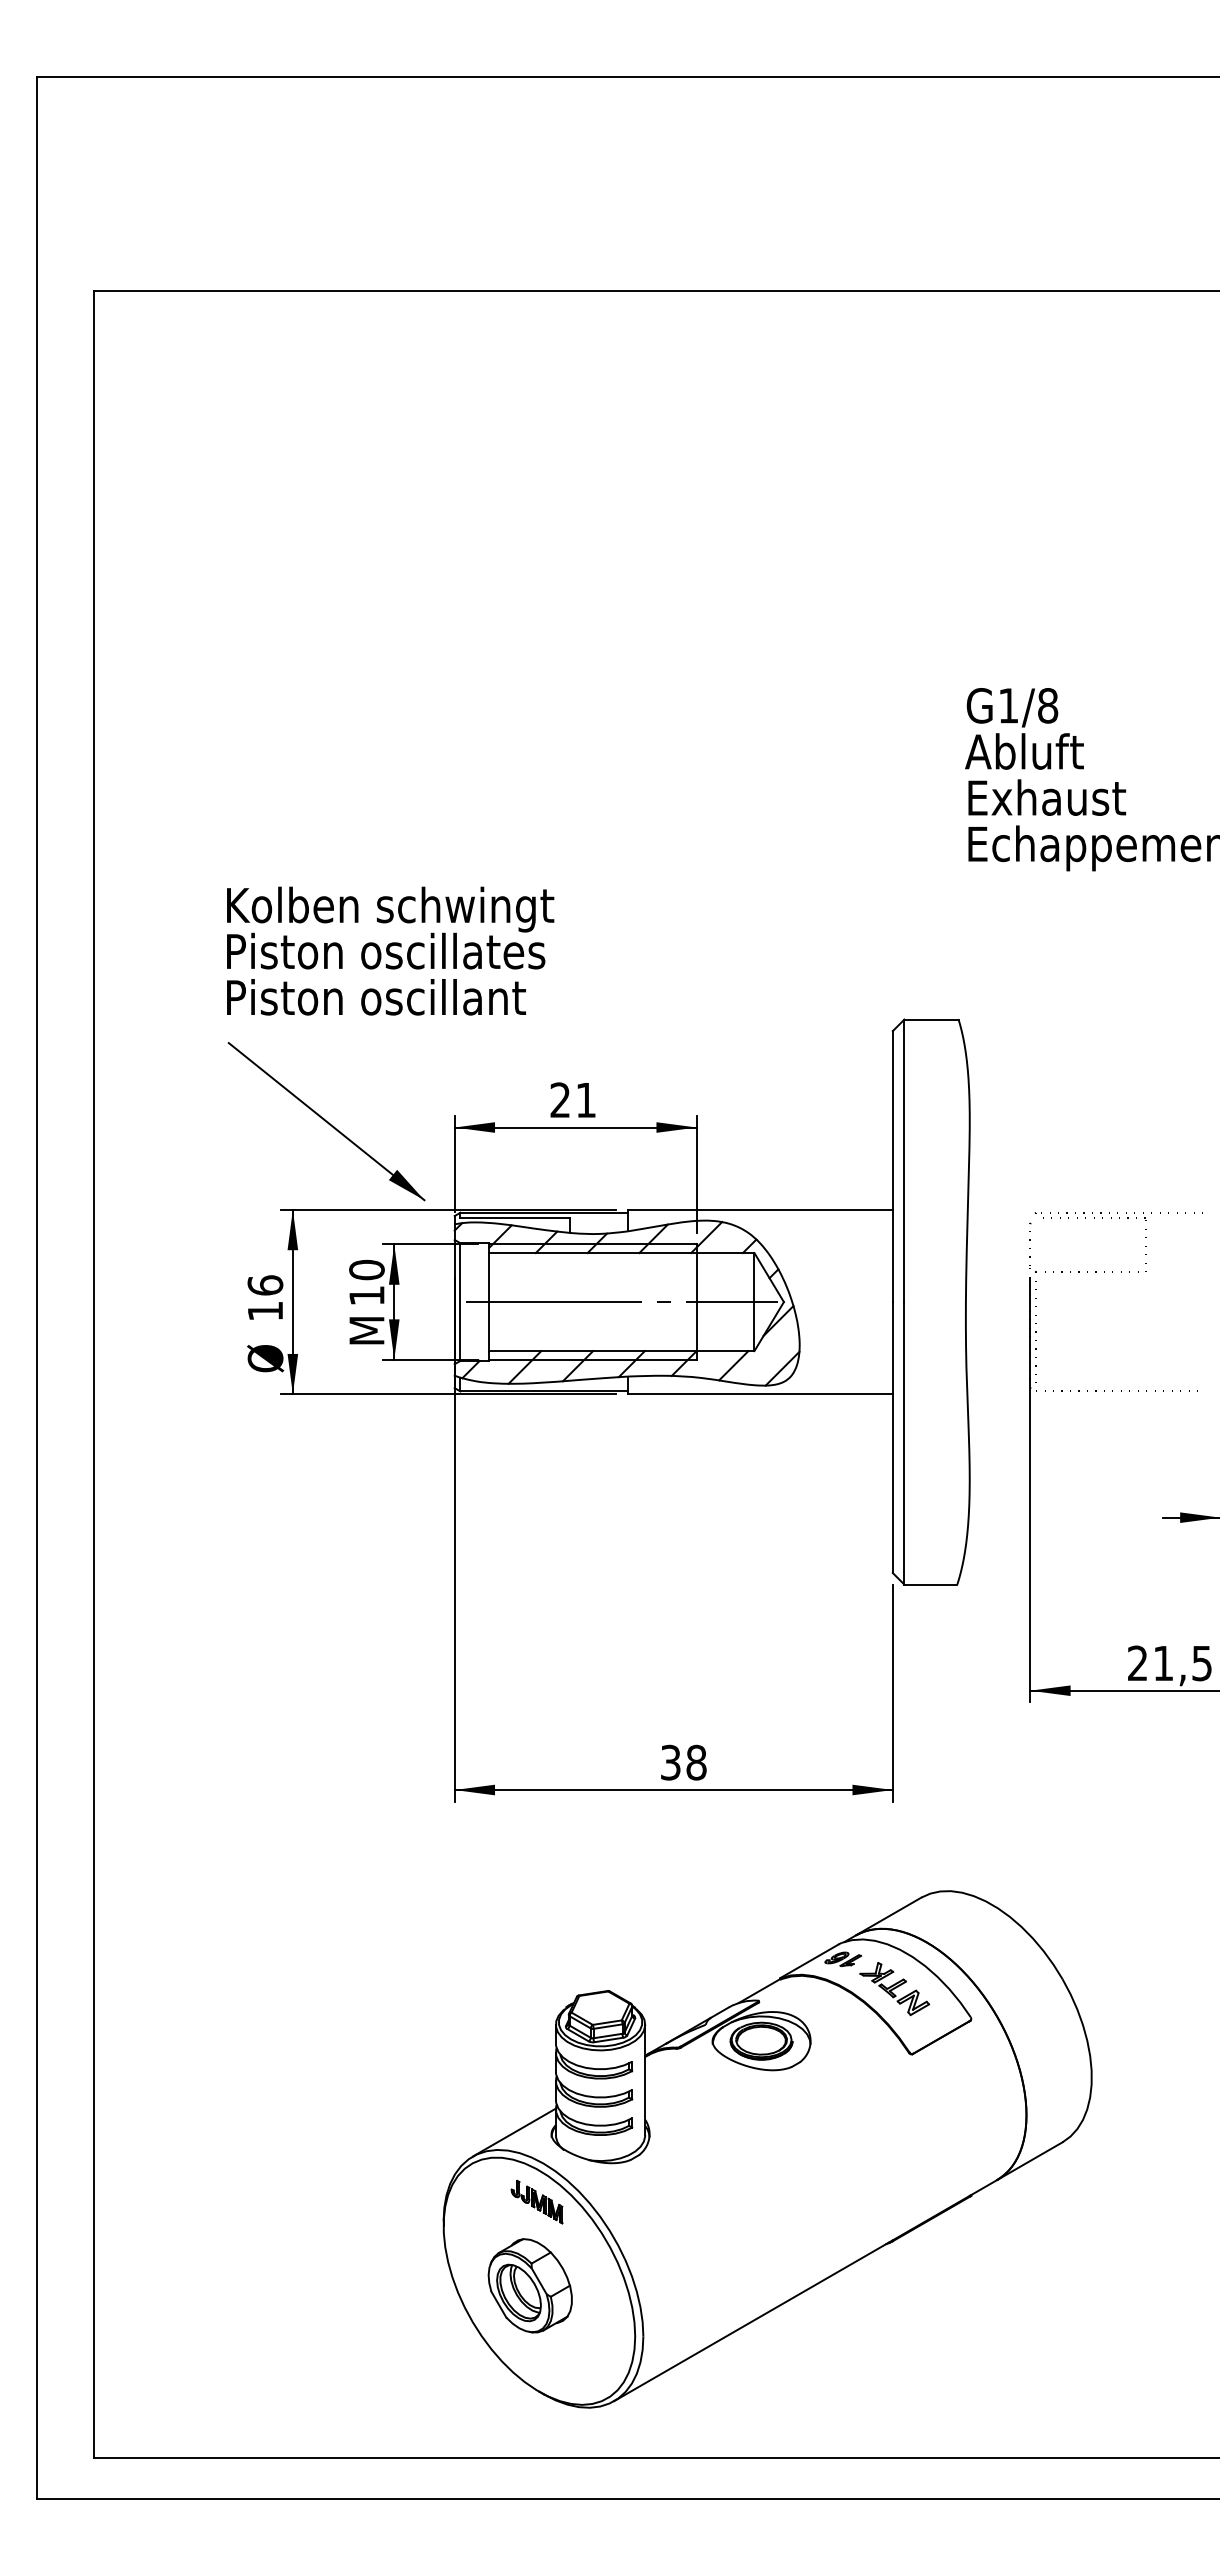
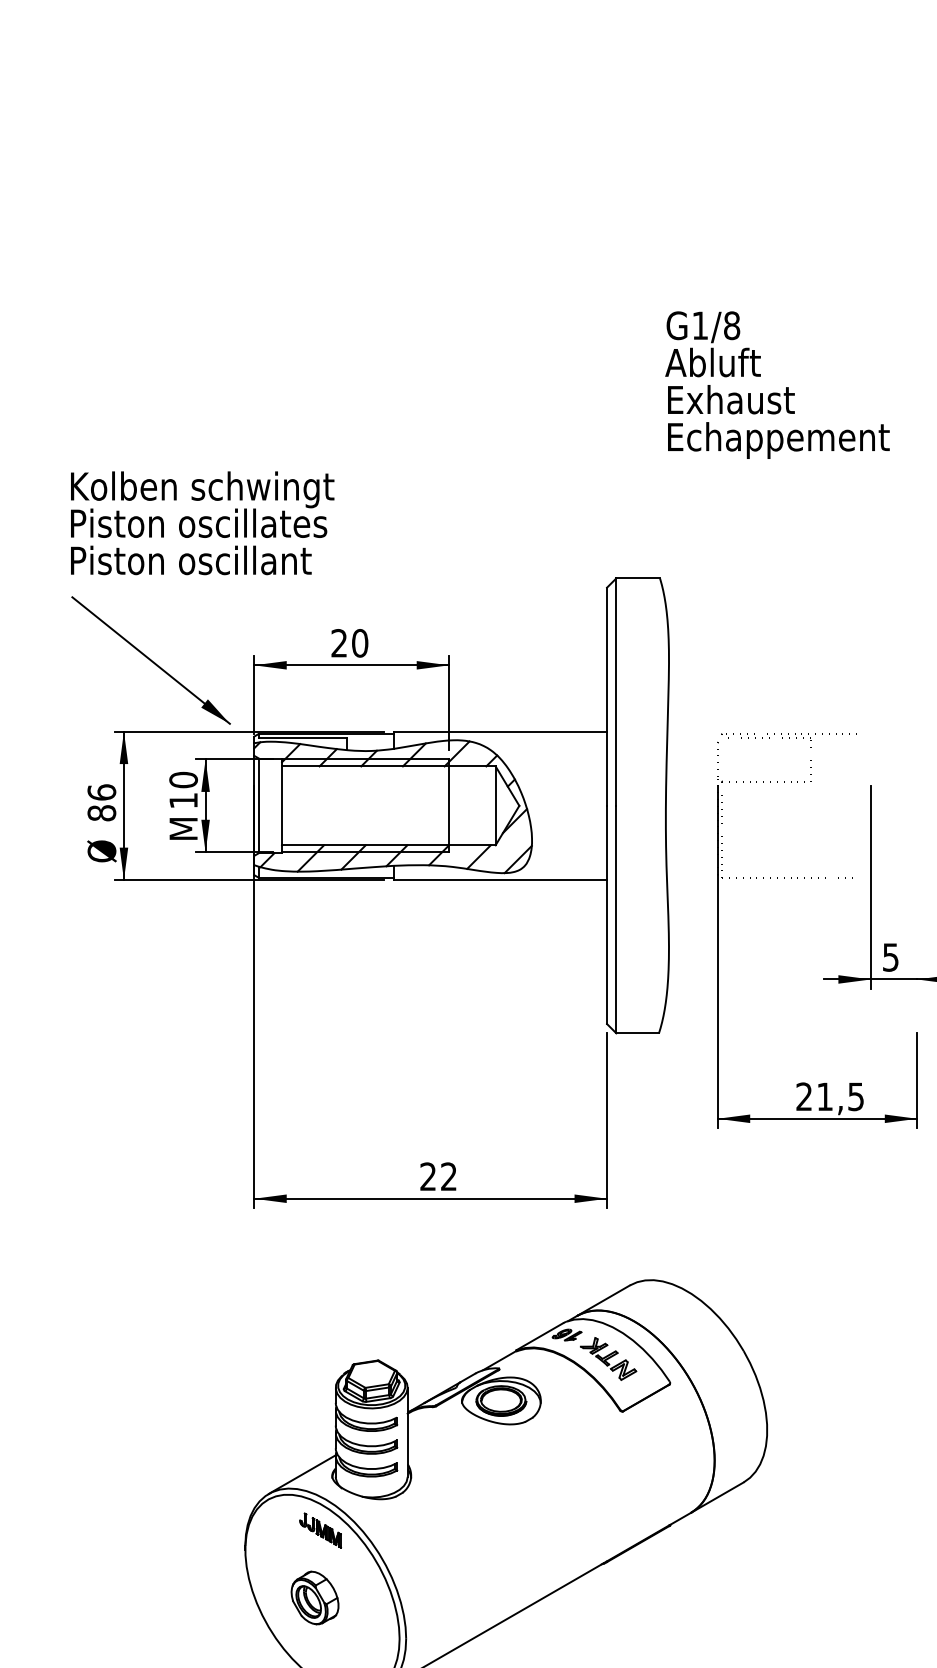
text: (586, 1100) -> (360, 643), 21 -> 20
line: (621, 1302) -> (388, 806), removed
text: (265, 1311) -> (101, 813), 16 -> 86
text: (683, 1762) -> (438, 1176), 38 -> 22
part: (529, 2285) -> (314, 1597), size x0.7

